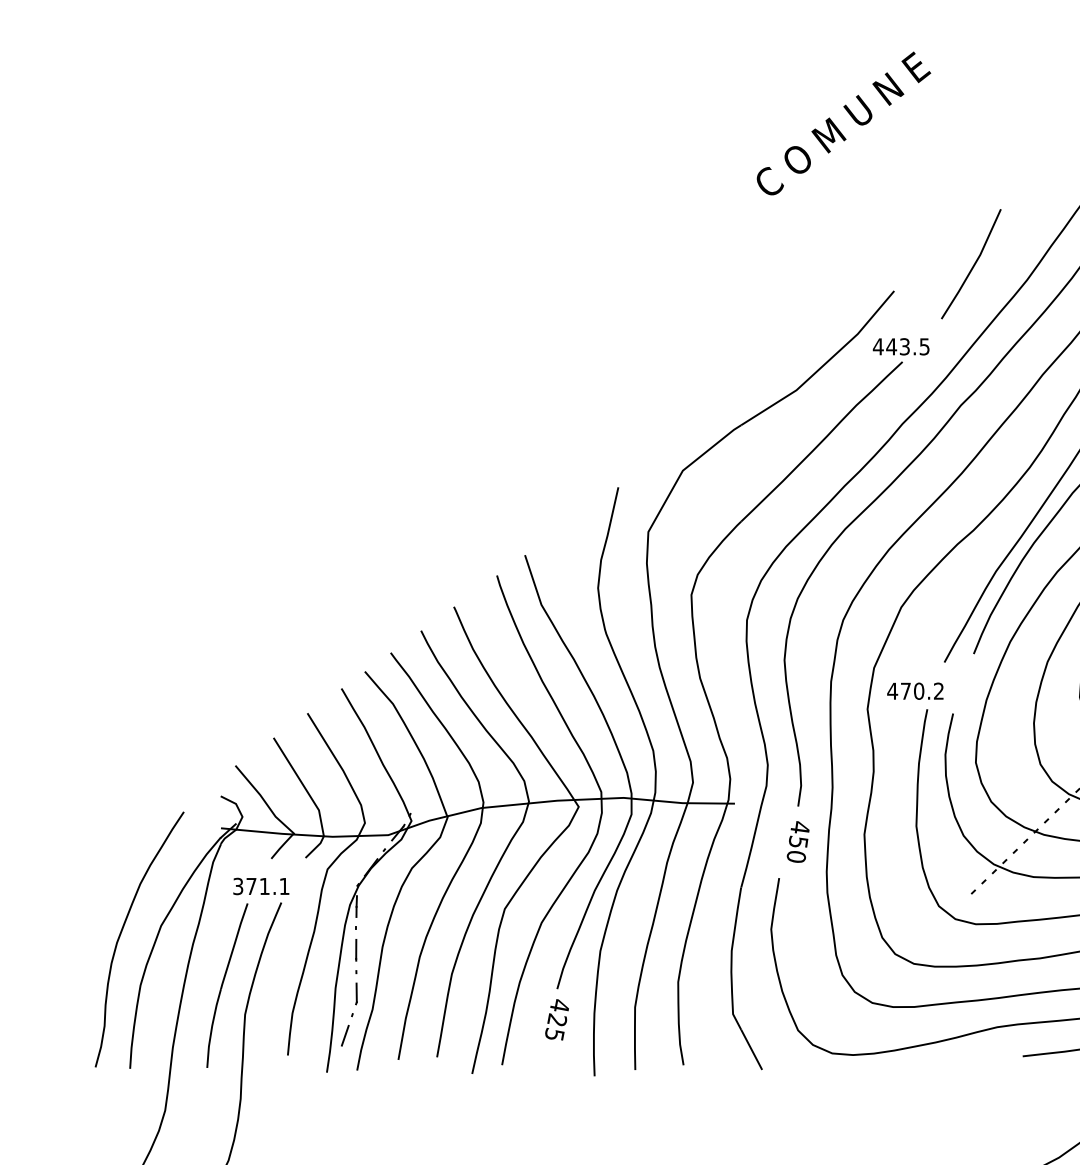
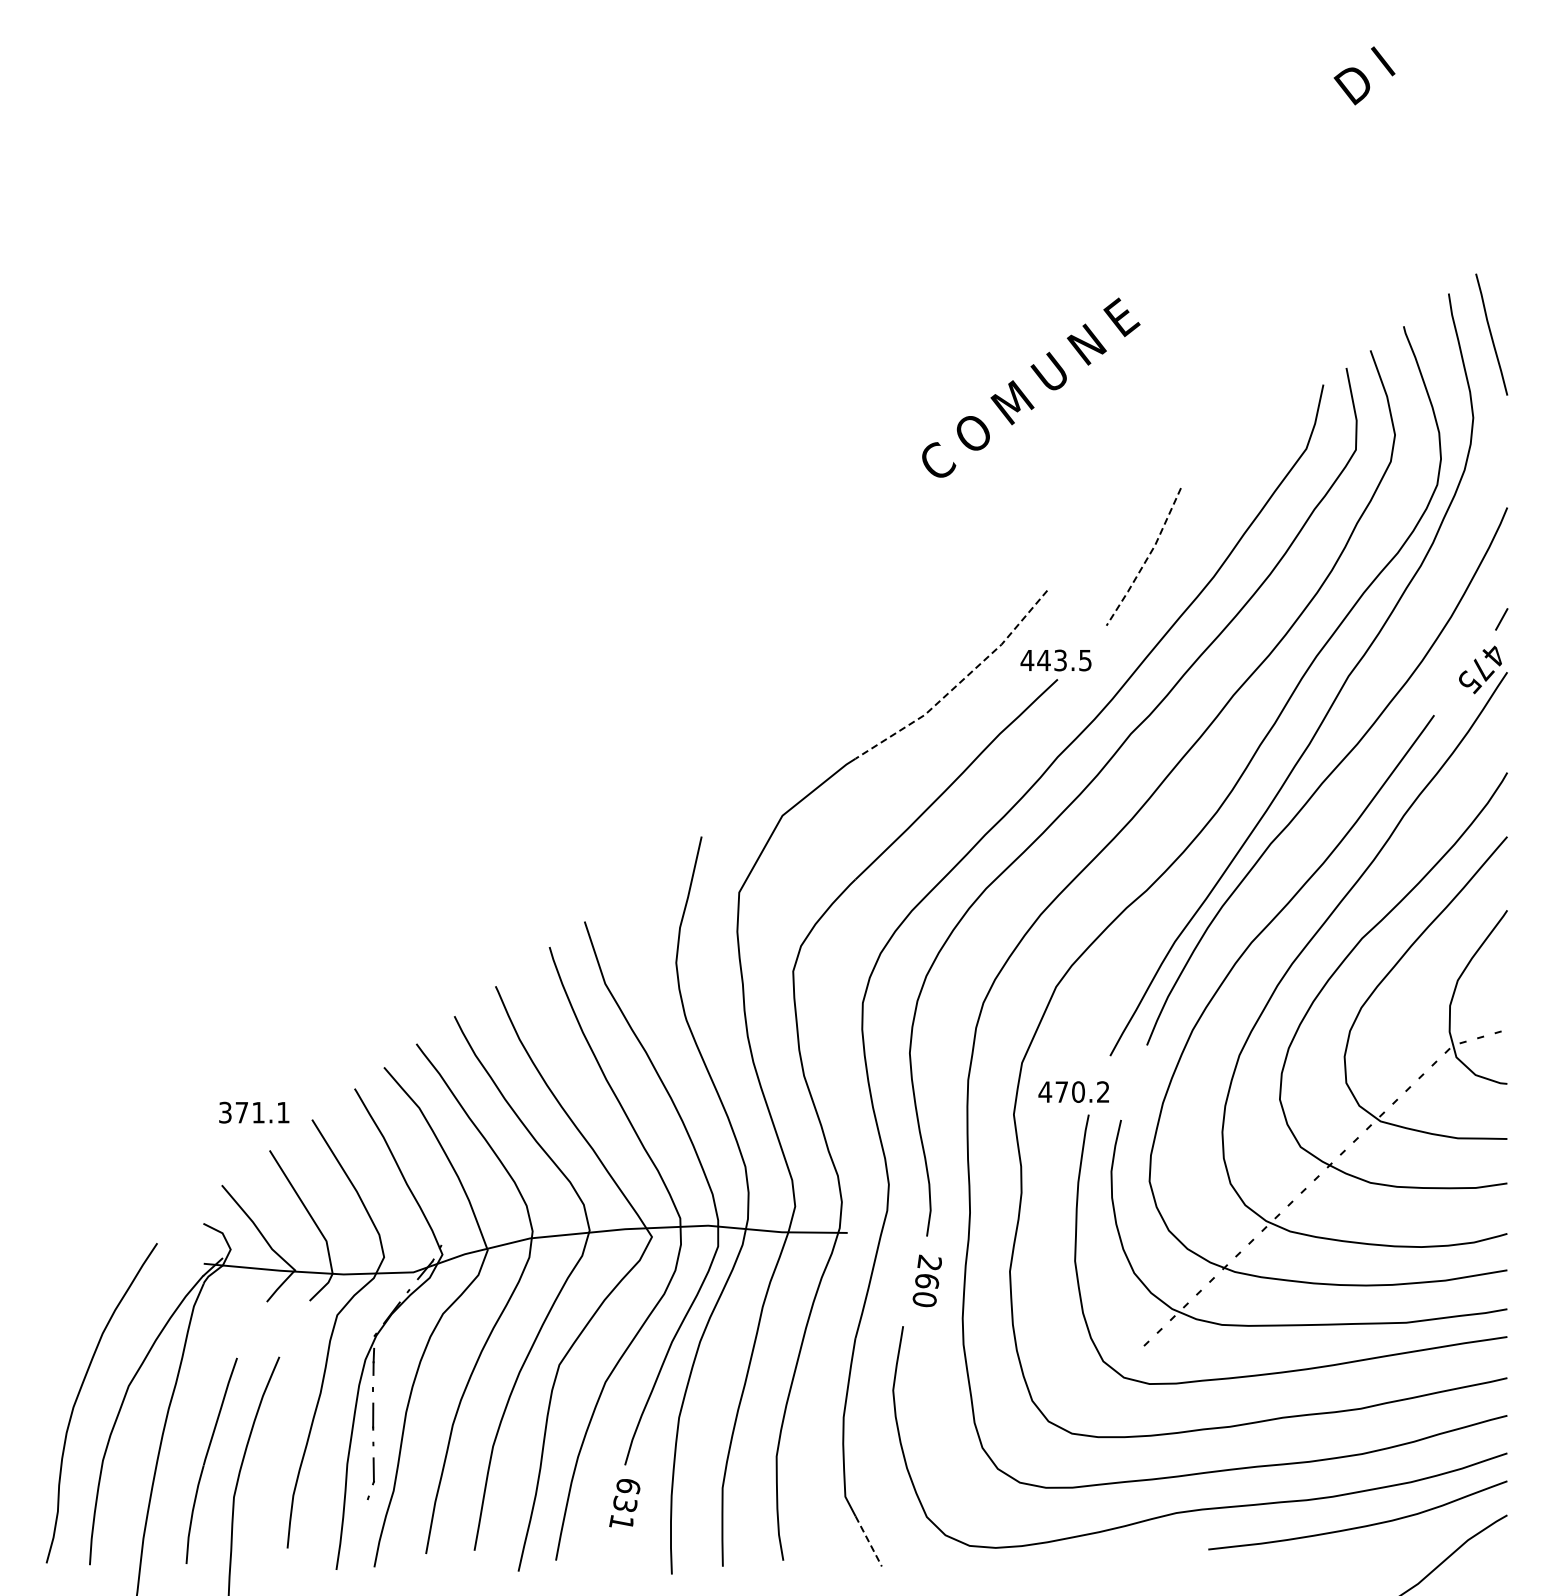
text: (844, 123) -> (1031, 387), moved
line: (974, 266) -> (1147, 559), solid -> dashed
line: (824, 365) -> (959, 683), solid -> dashed
text: (799, 834) -> (928, 1271), 450 -> 260
text: (261, 886) -> (254, 1112), moved
text: (556, 1019) -> (624, 1503), 425 -> 631
line: (345, 1035) -> (359, 1523), removed
line: (751, 1049) -> (868, 1541), solid -> dashed

